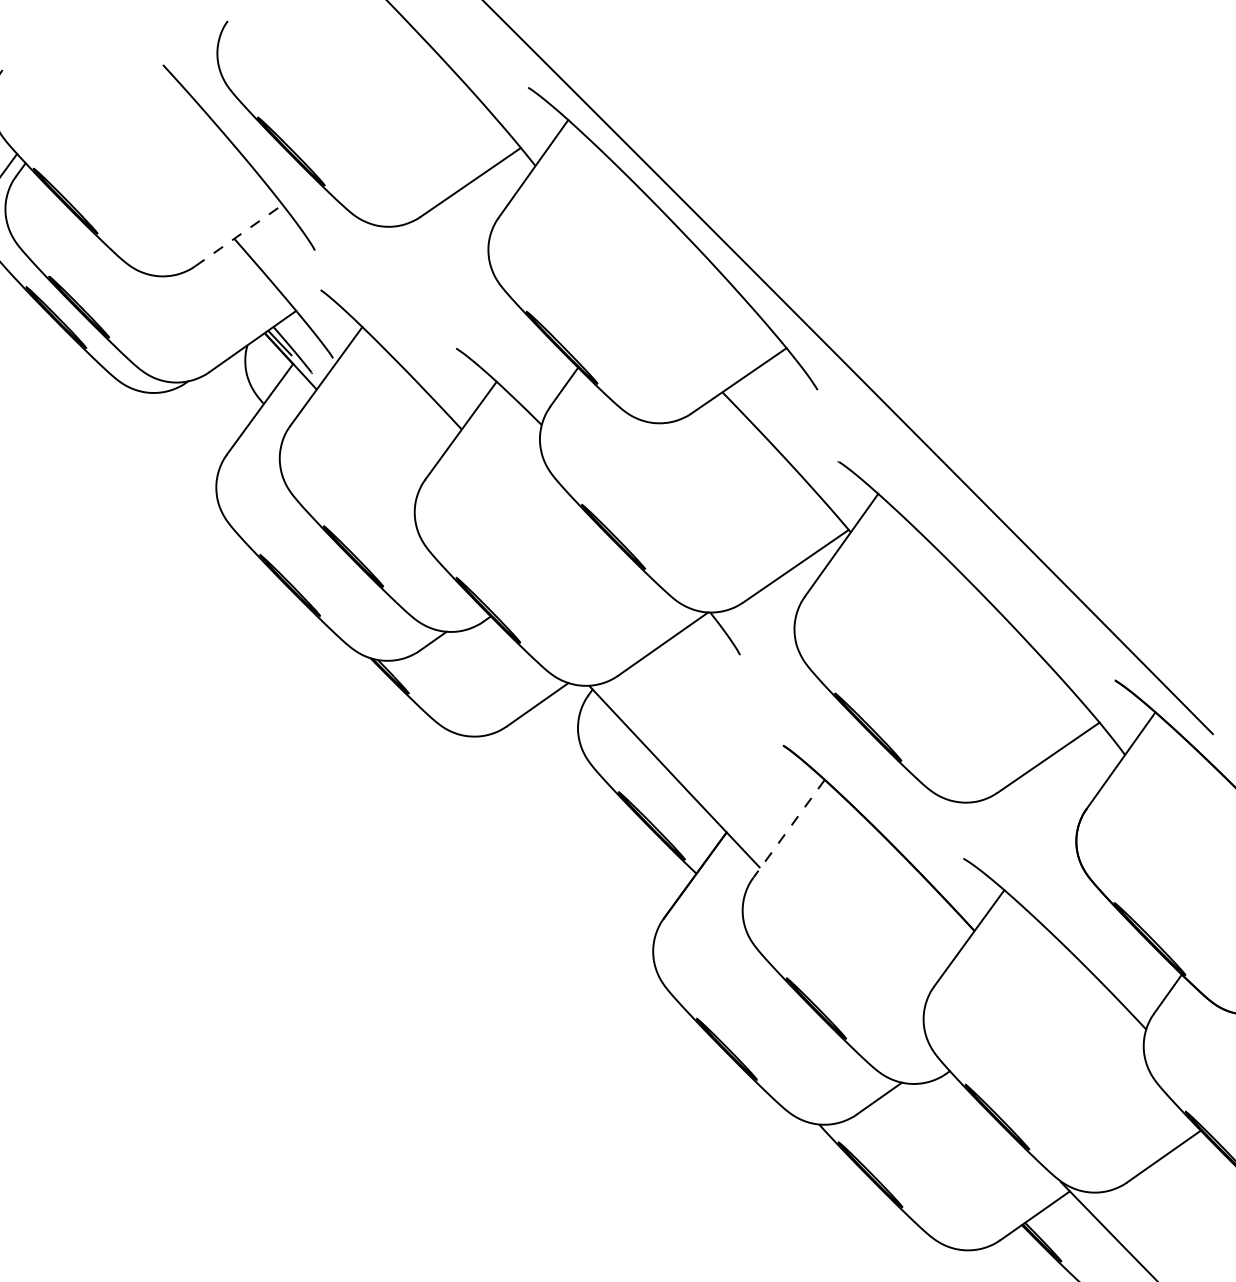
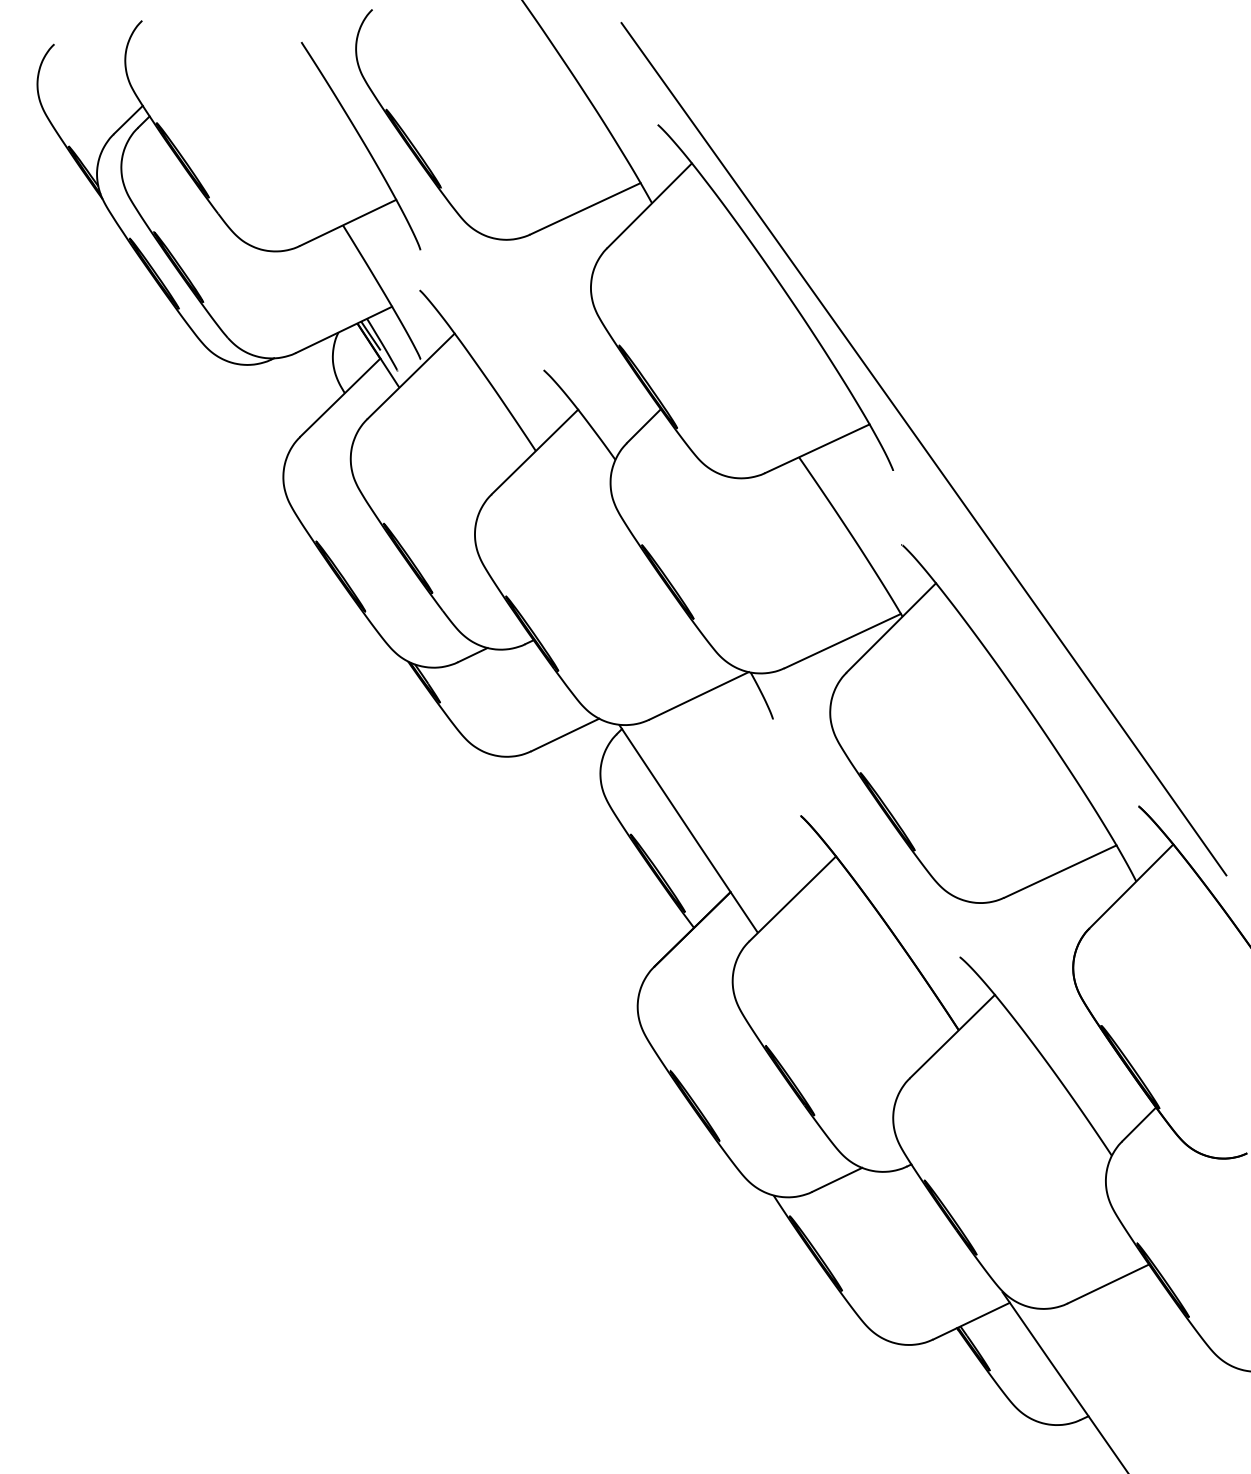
line: (239, 235) -> (348, 222), dashed -> solid
line: (788, 829) -> (792, 899), dashed -> solid

